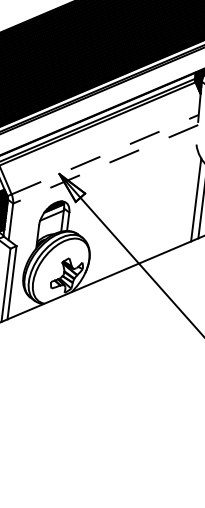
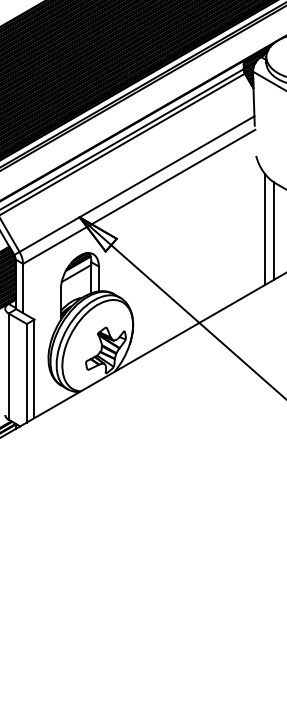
line: (105, 154) -> (137, 184), dashed -> solid
line: (105, 164) -> (138, 197), dashed -> solid

